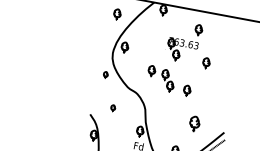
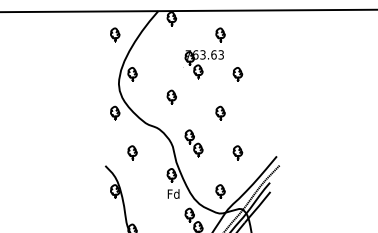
part: (106, 74) -> (115, 112), size x1.67
part: (167, 80) -> (193, 143), moved
part: (113, 108) -> (132, 152), size x1.67
part: (194, 123) -> (237, 152), size x0.71

